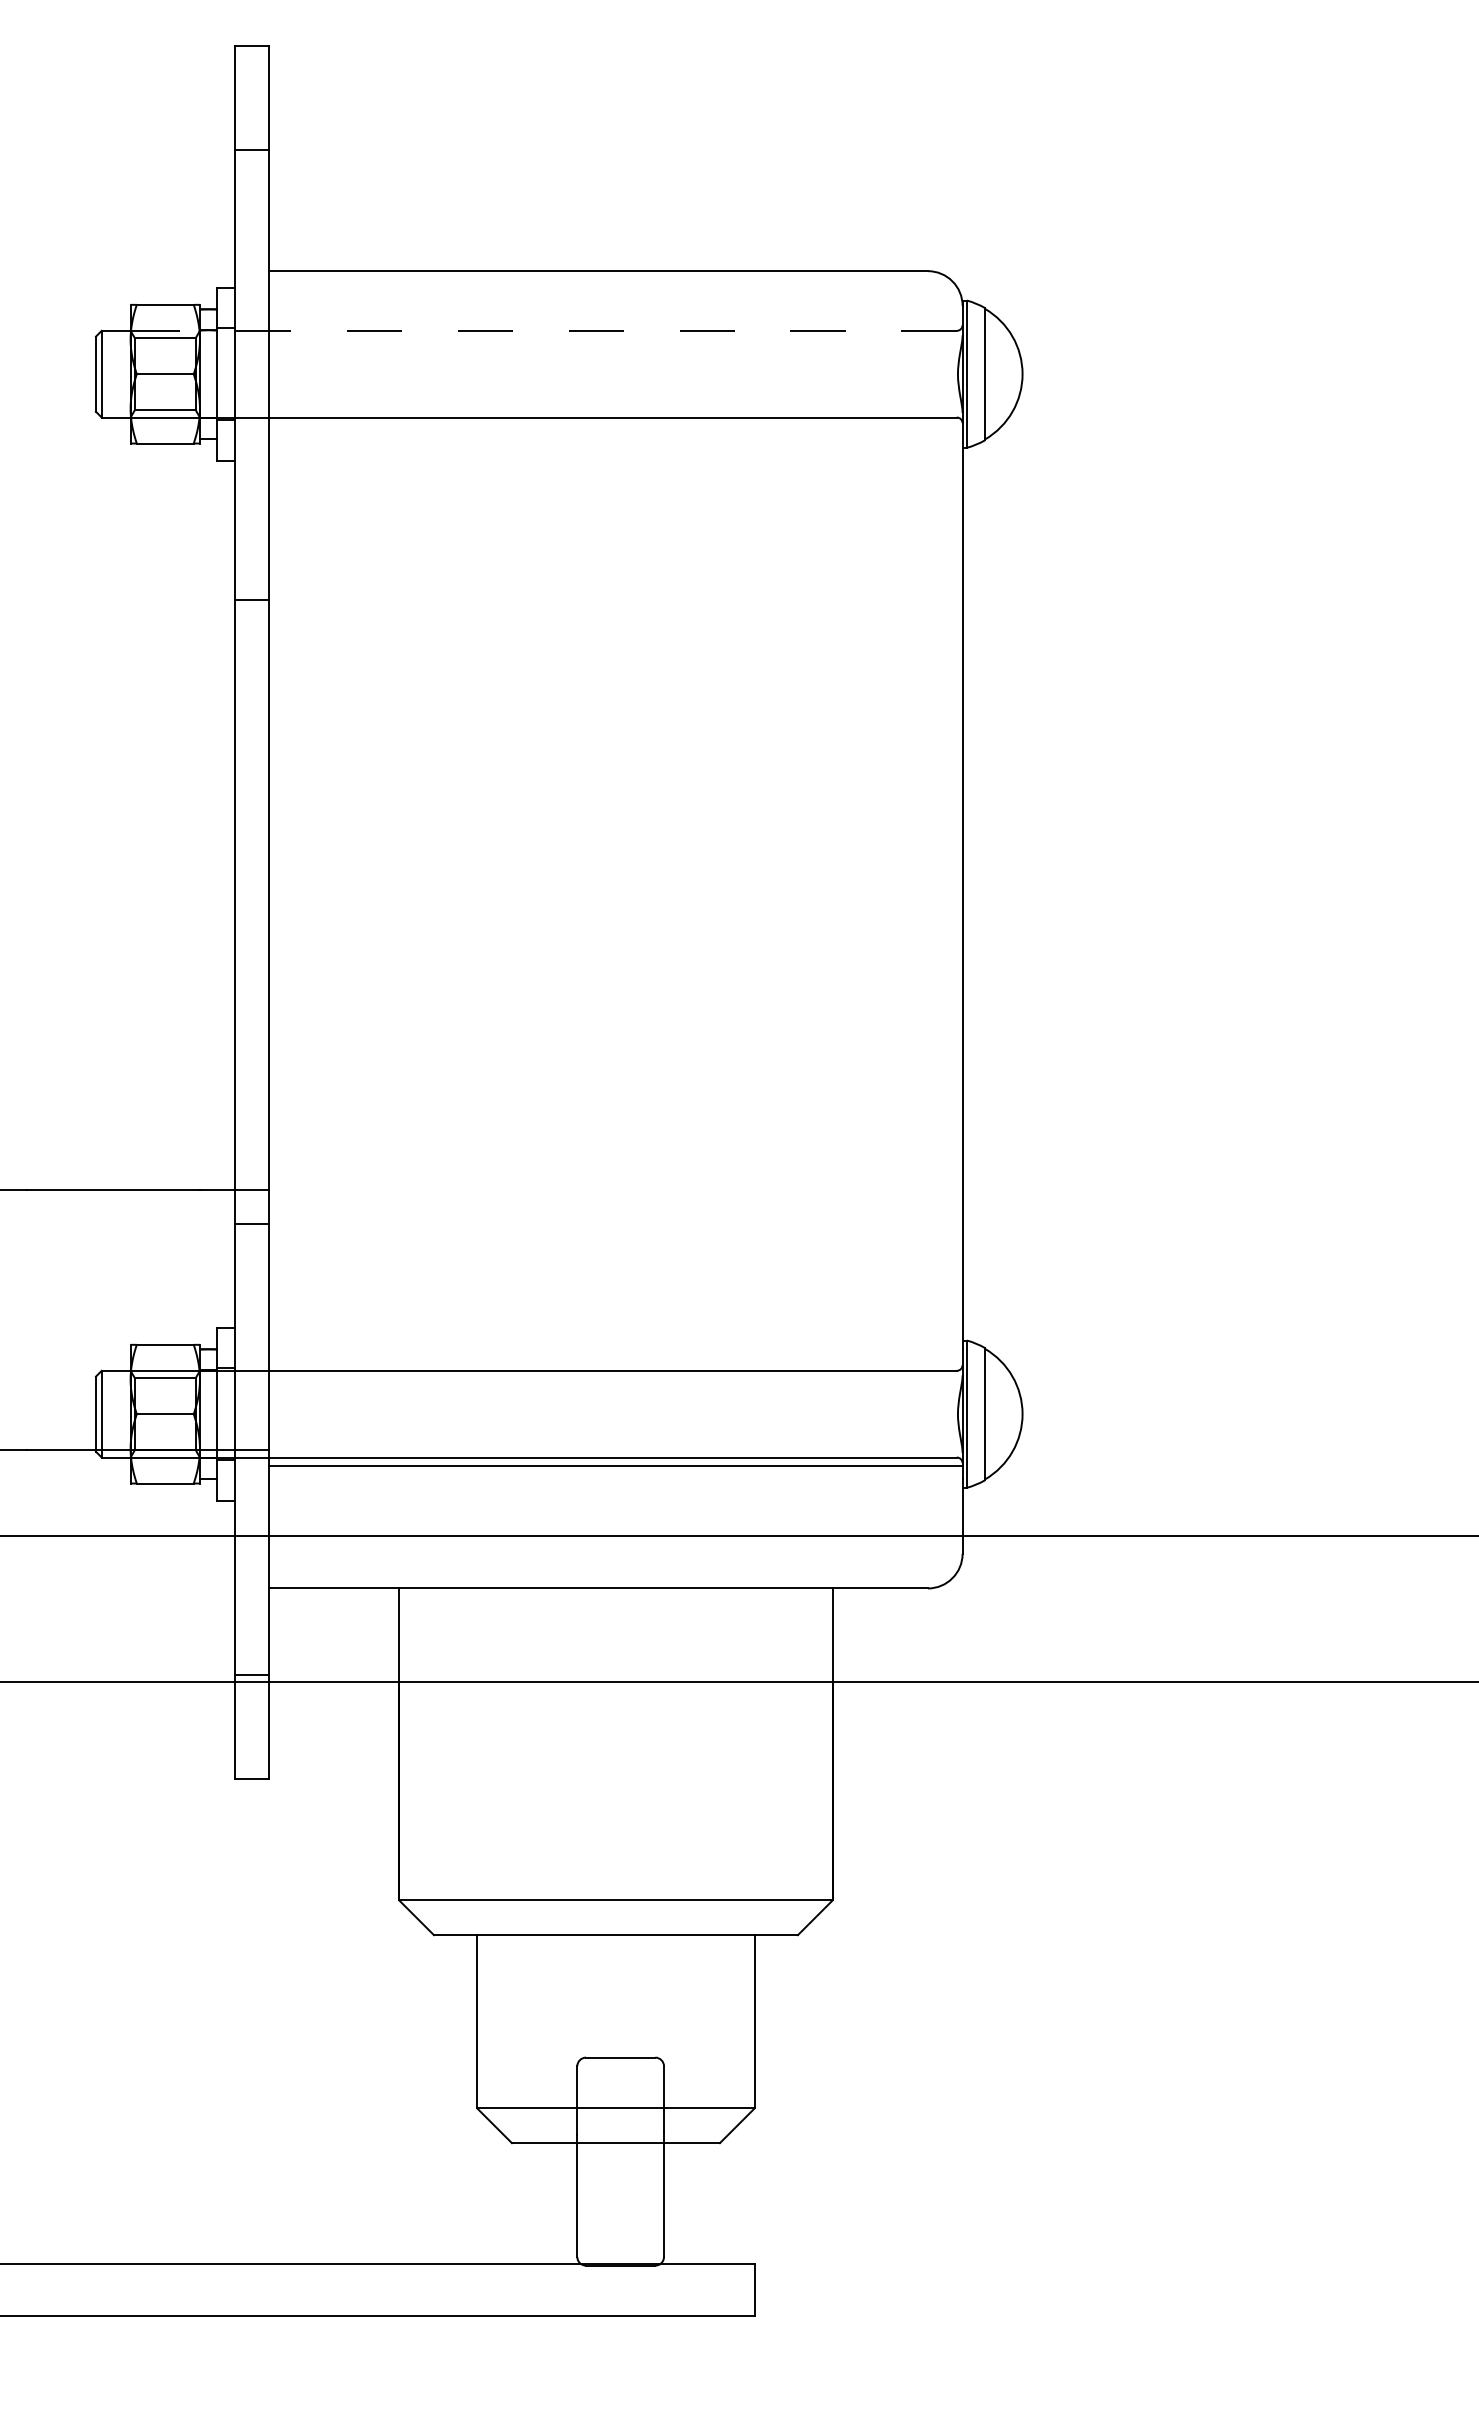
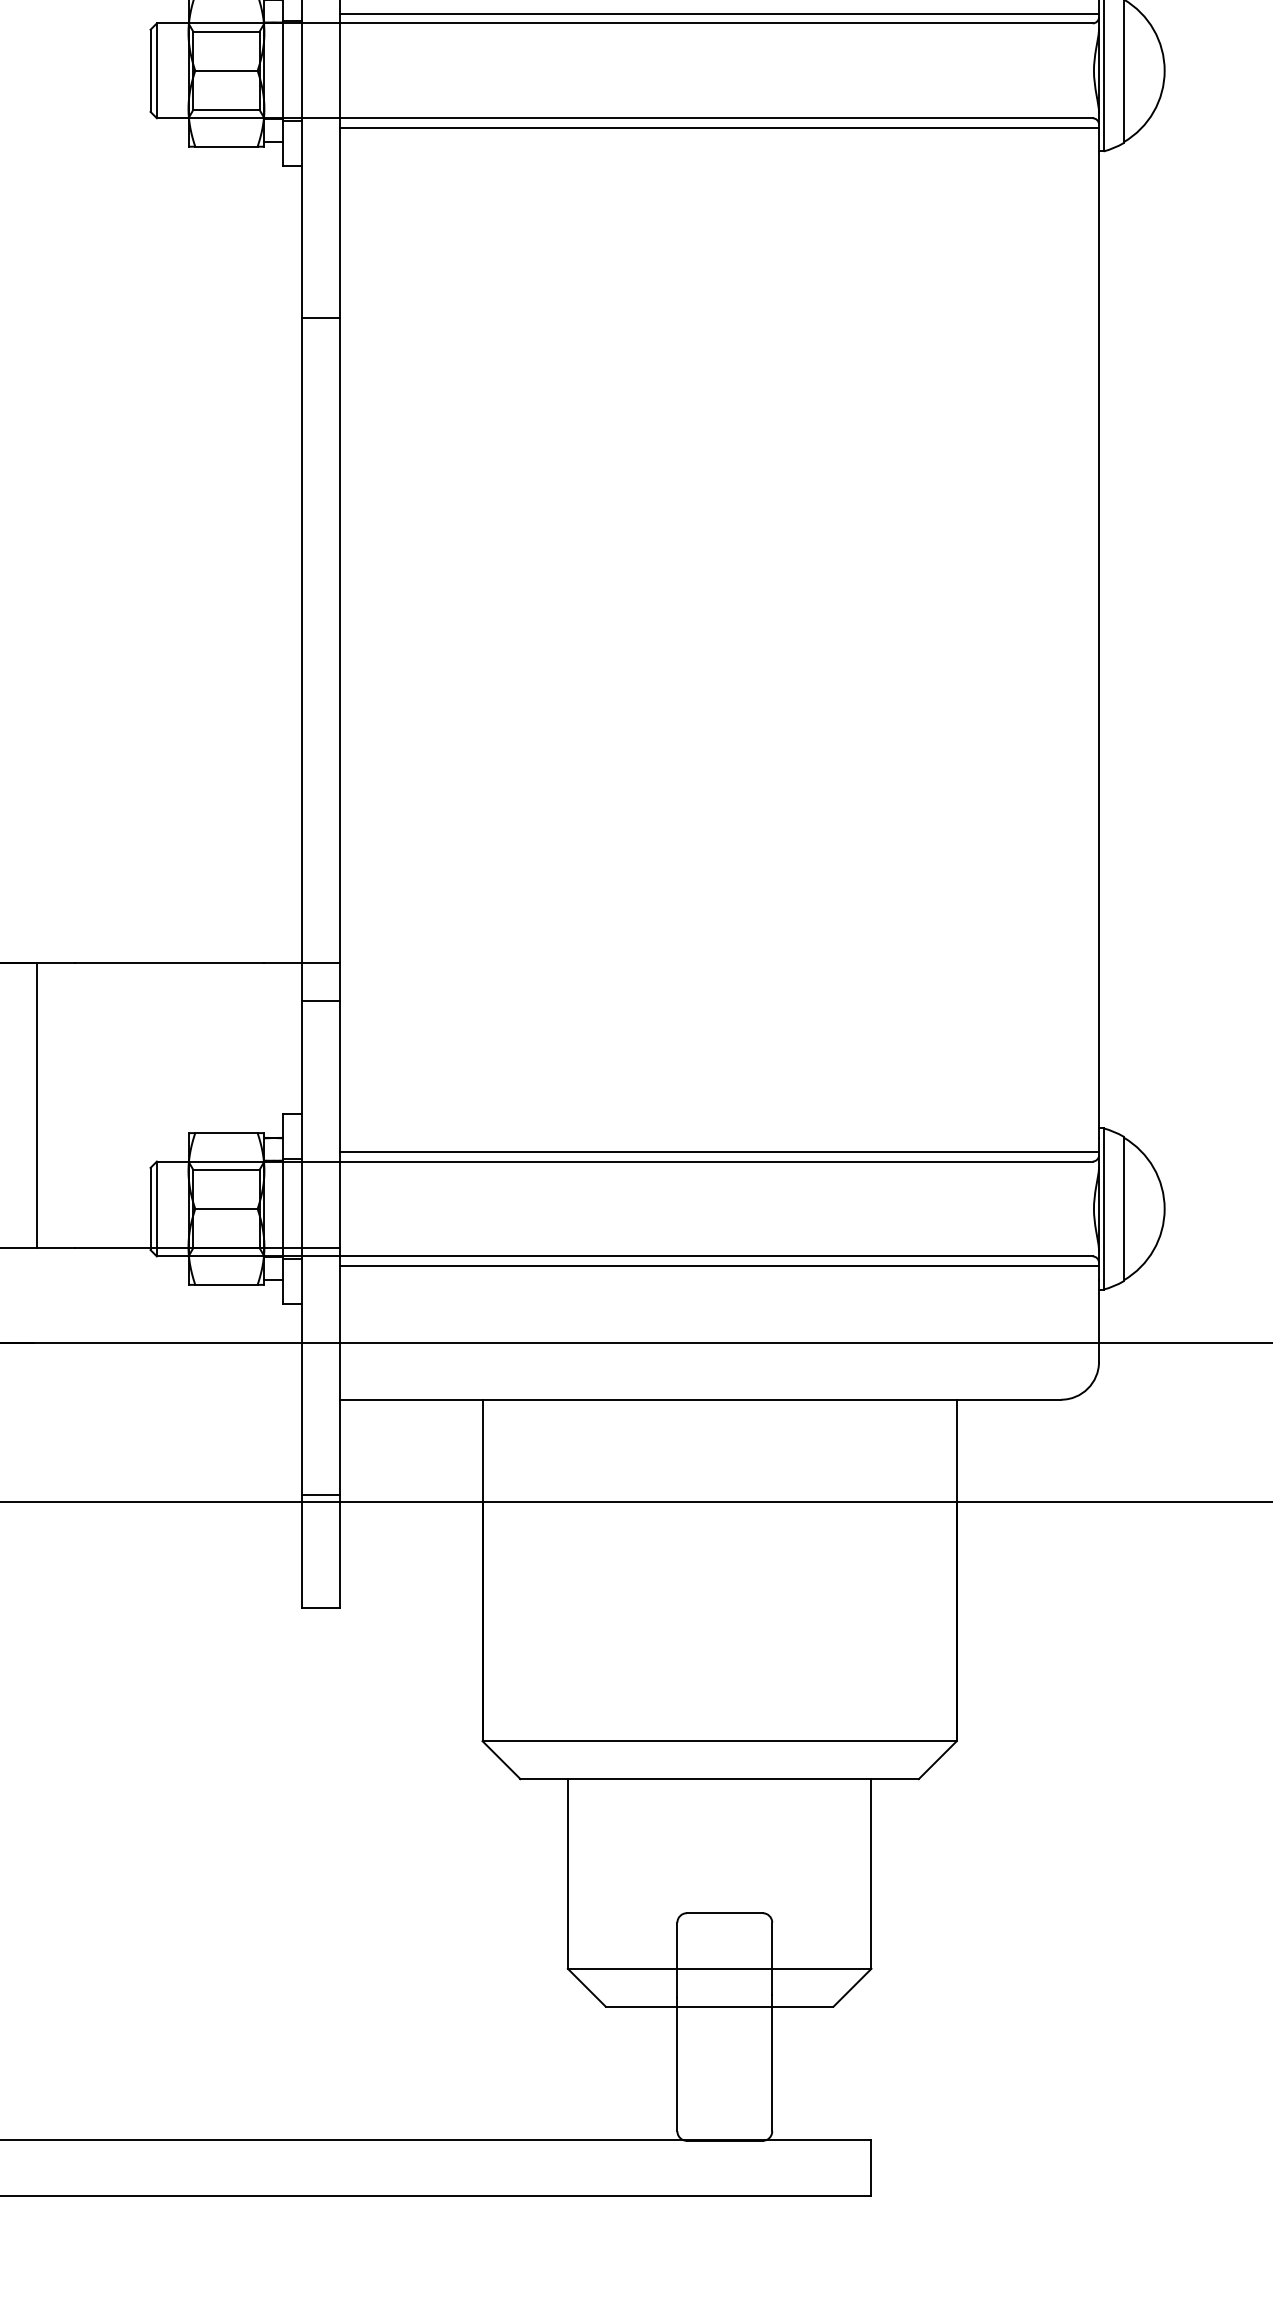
line: (615, 322) -> (719, 14), added
line: (543, 330) -> (640, 23), dashed -> solid
line: (615, 426) -> (719, 128), added
line: (615, 1362) -> (719, 1152), added

